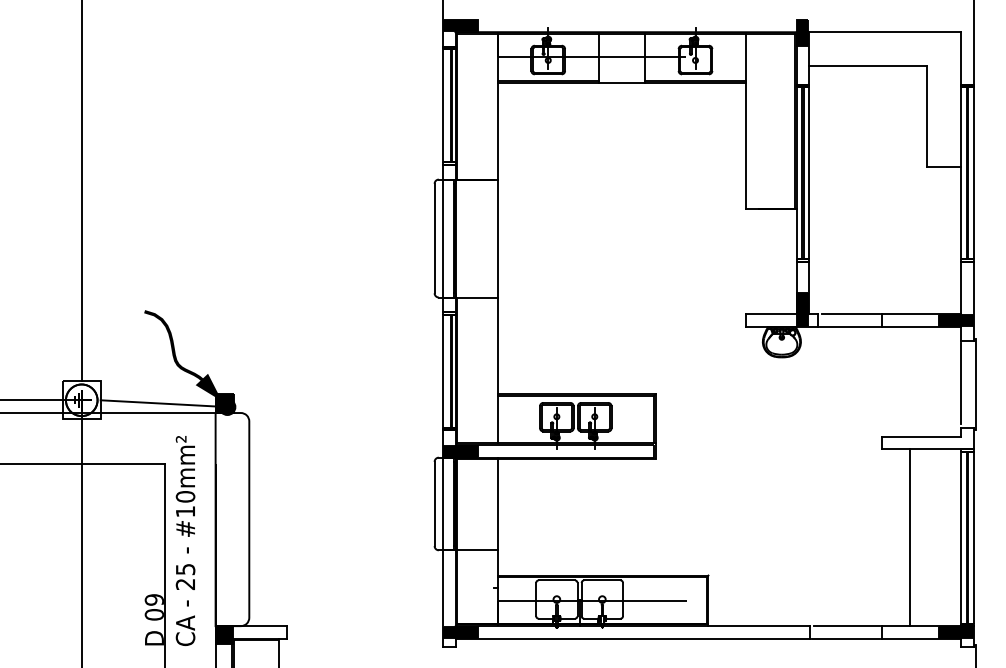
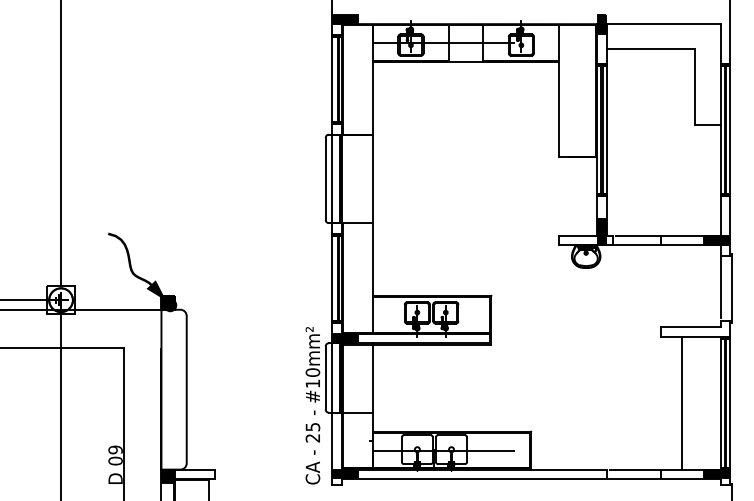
line: (163, 403) -> (122, 302), removed
text: (185, 540) -> (312, 405), moved

